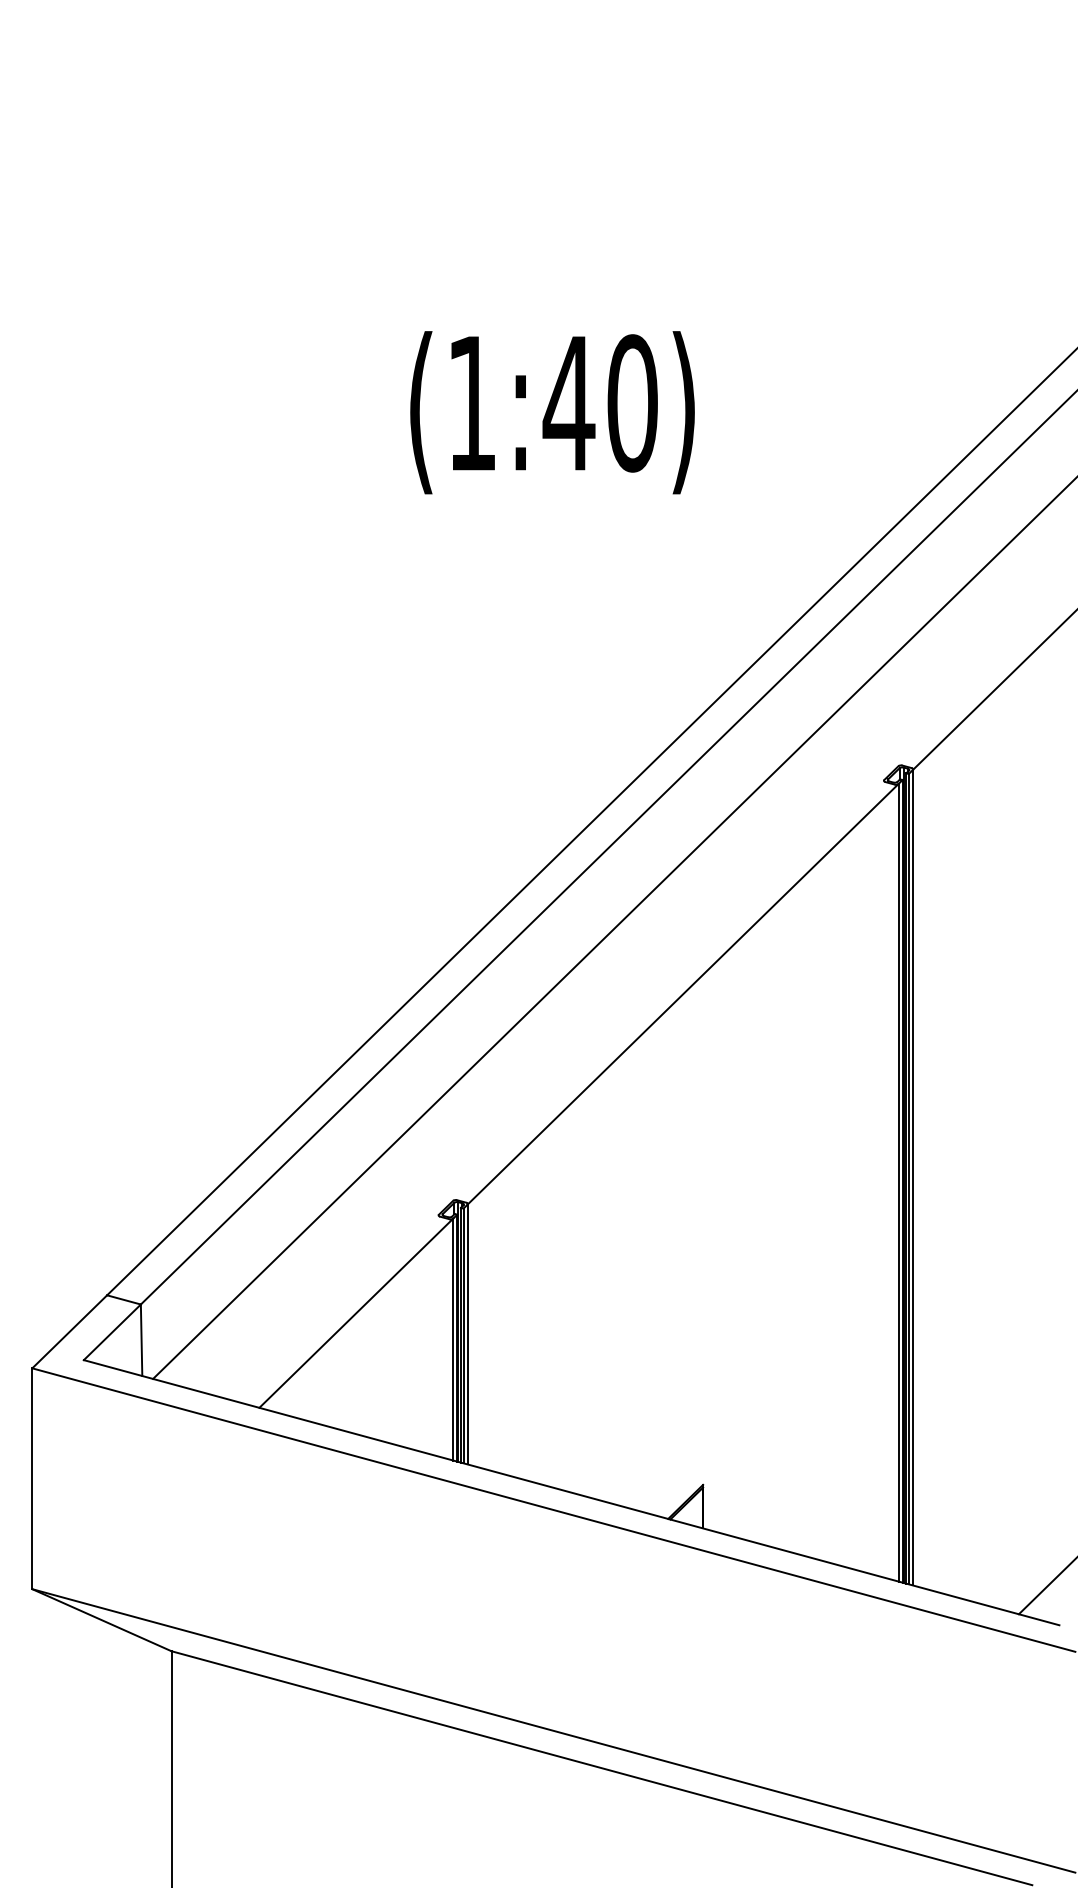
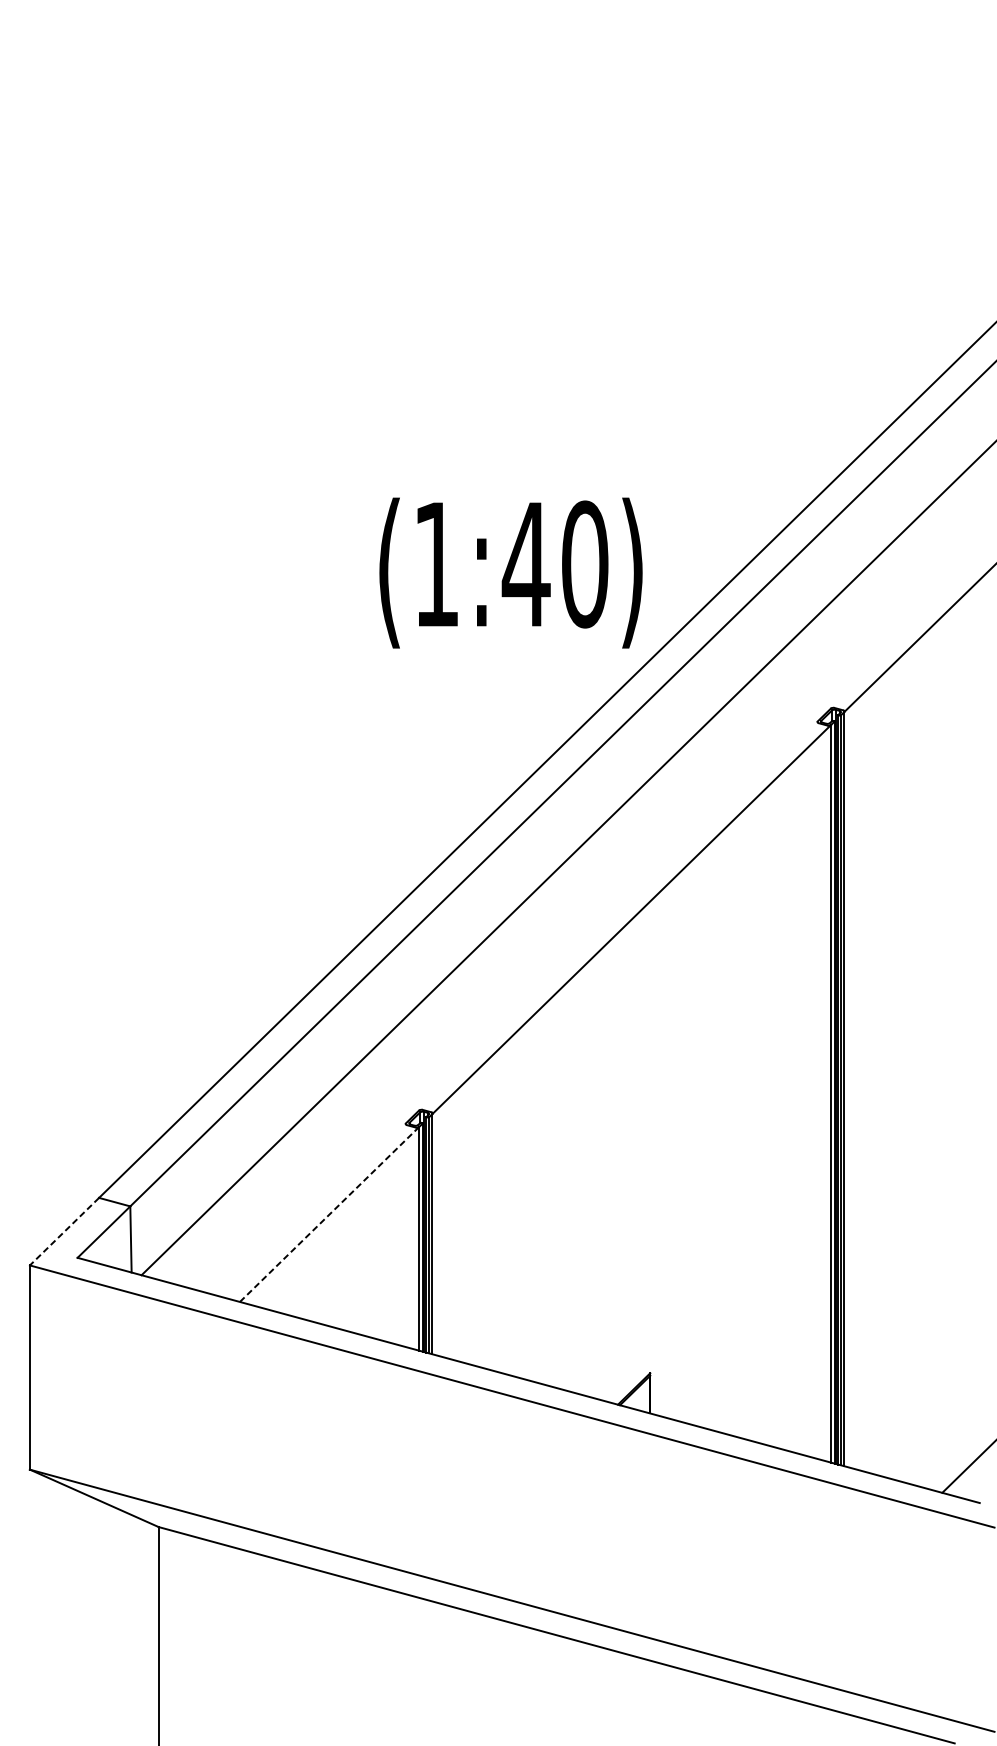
text: (552, 412) -> (510, 572), moved
line: (356, 1312) -> (329, 1213), solid -> dashed
line: (69, 1332) -> (64, 1232), solid -> dashed

